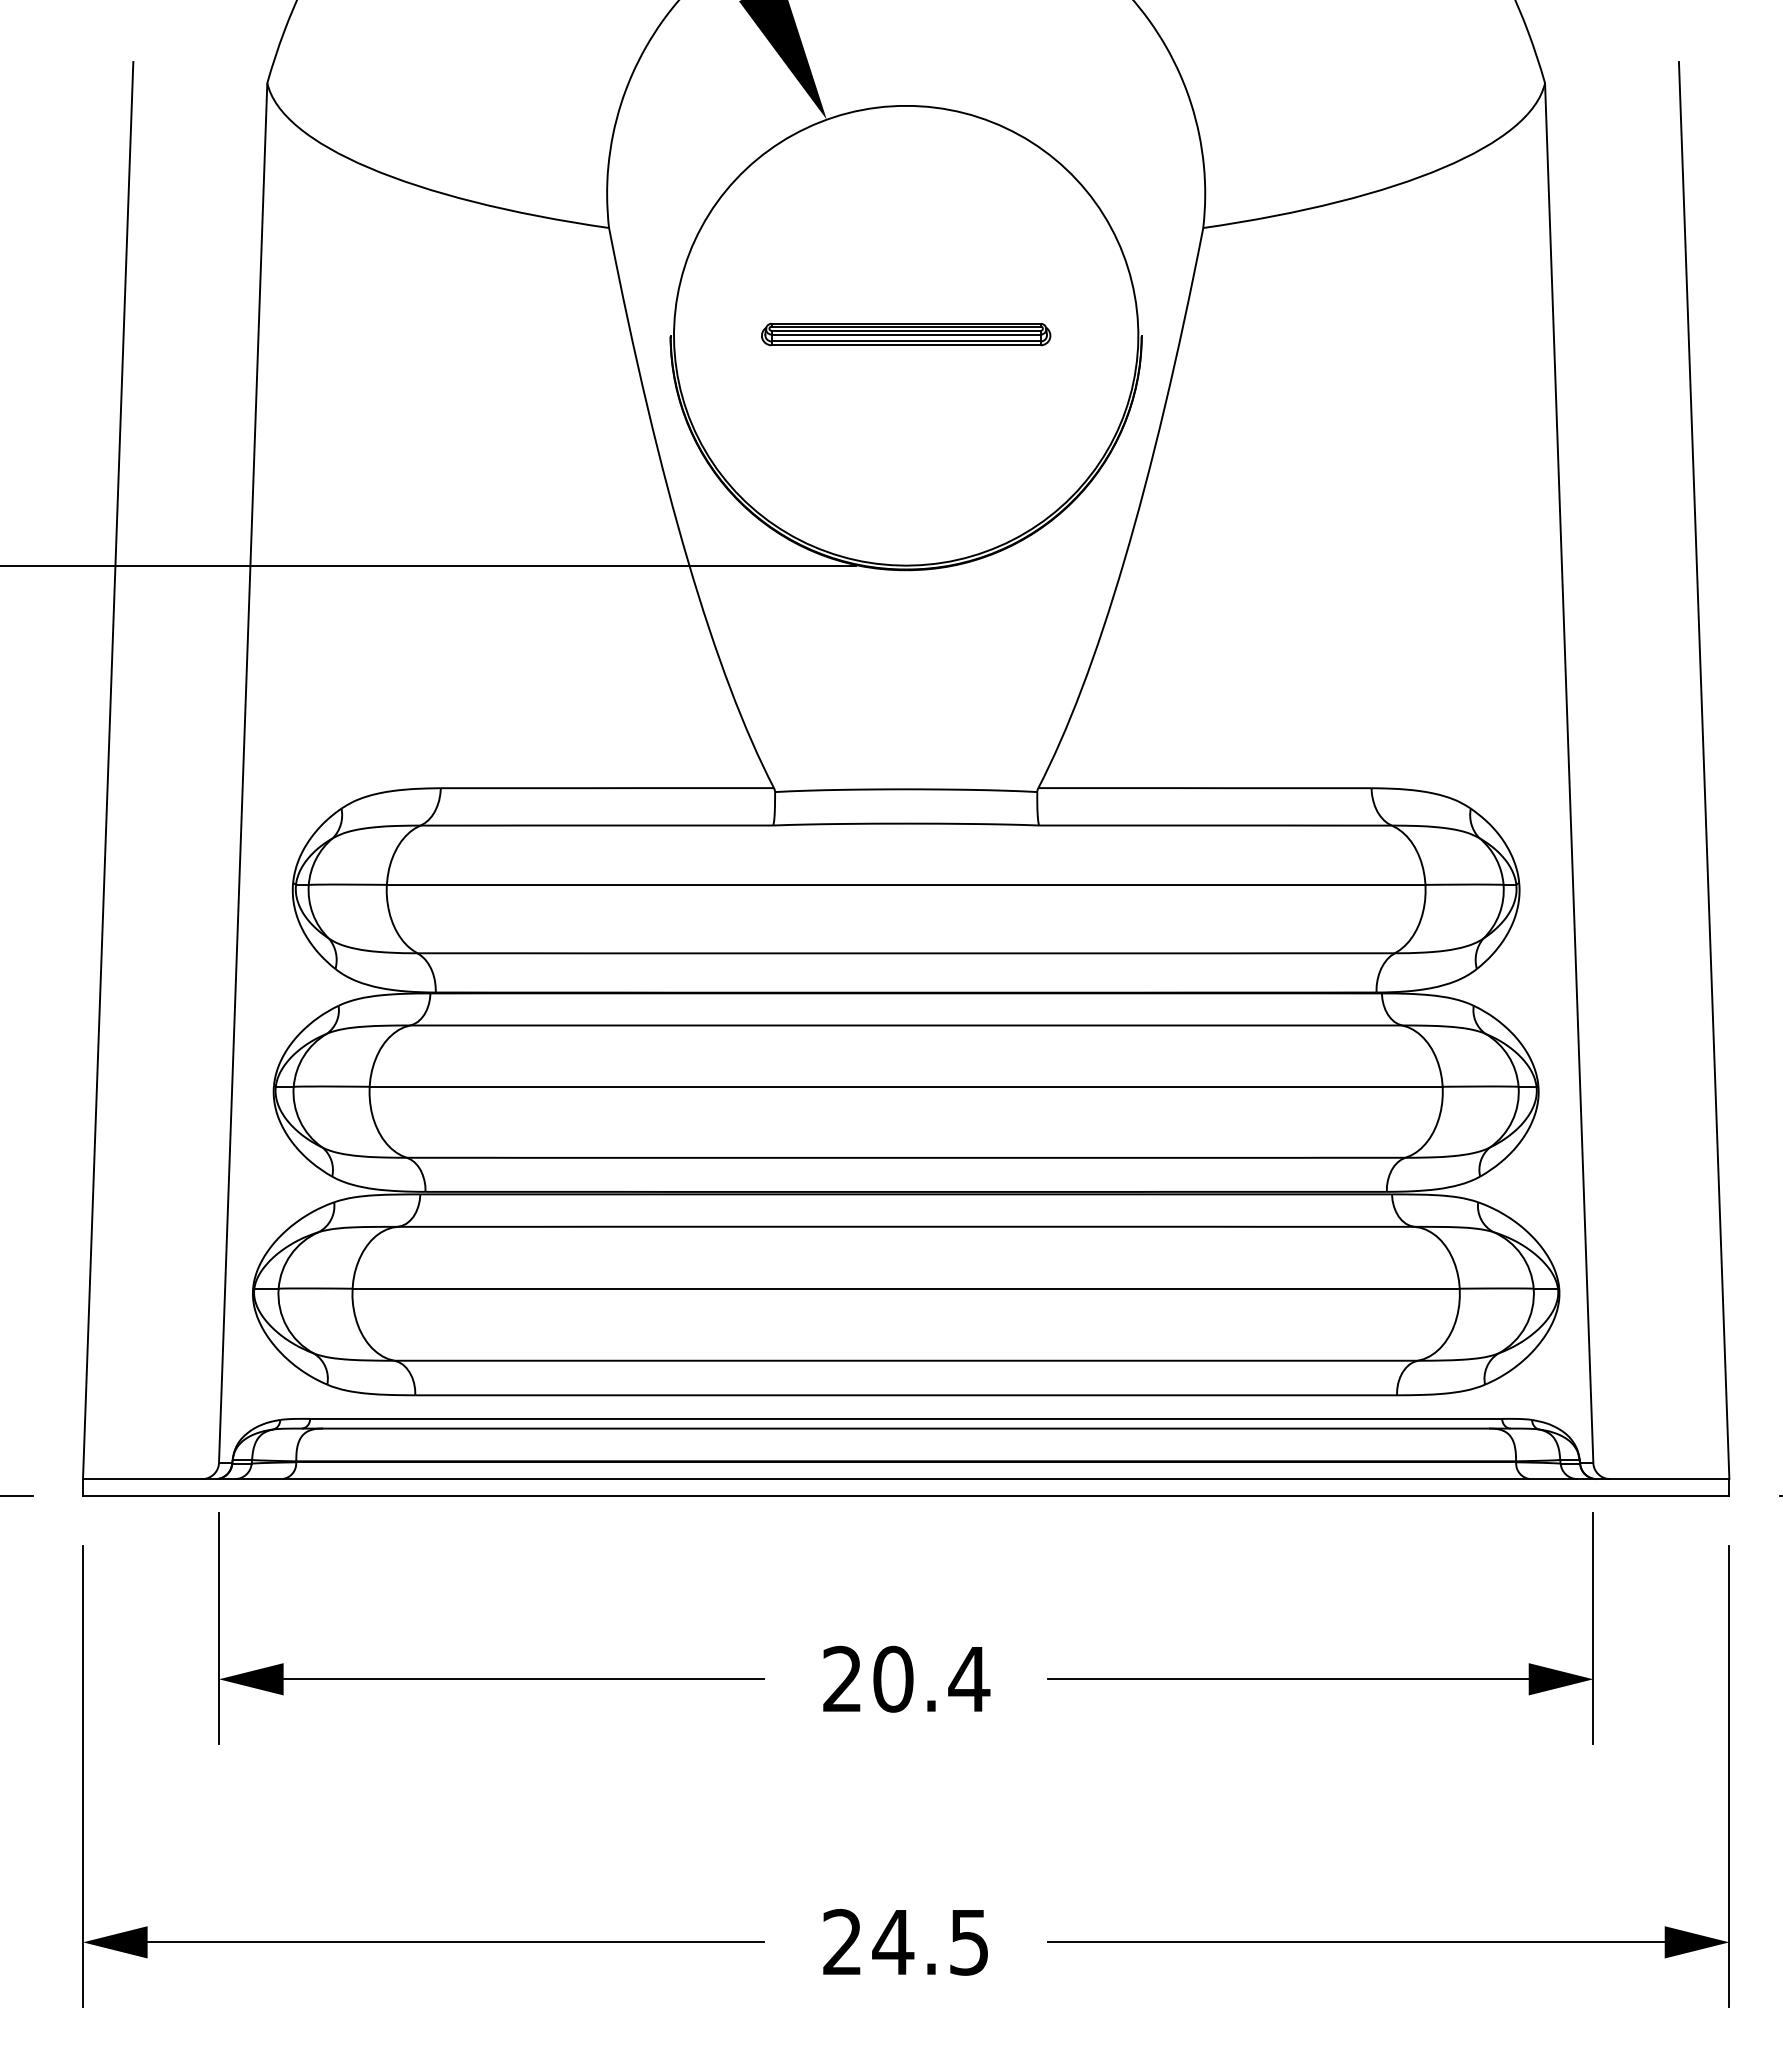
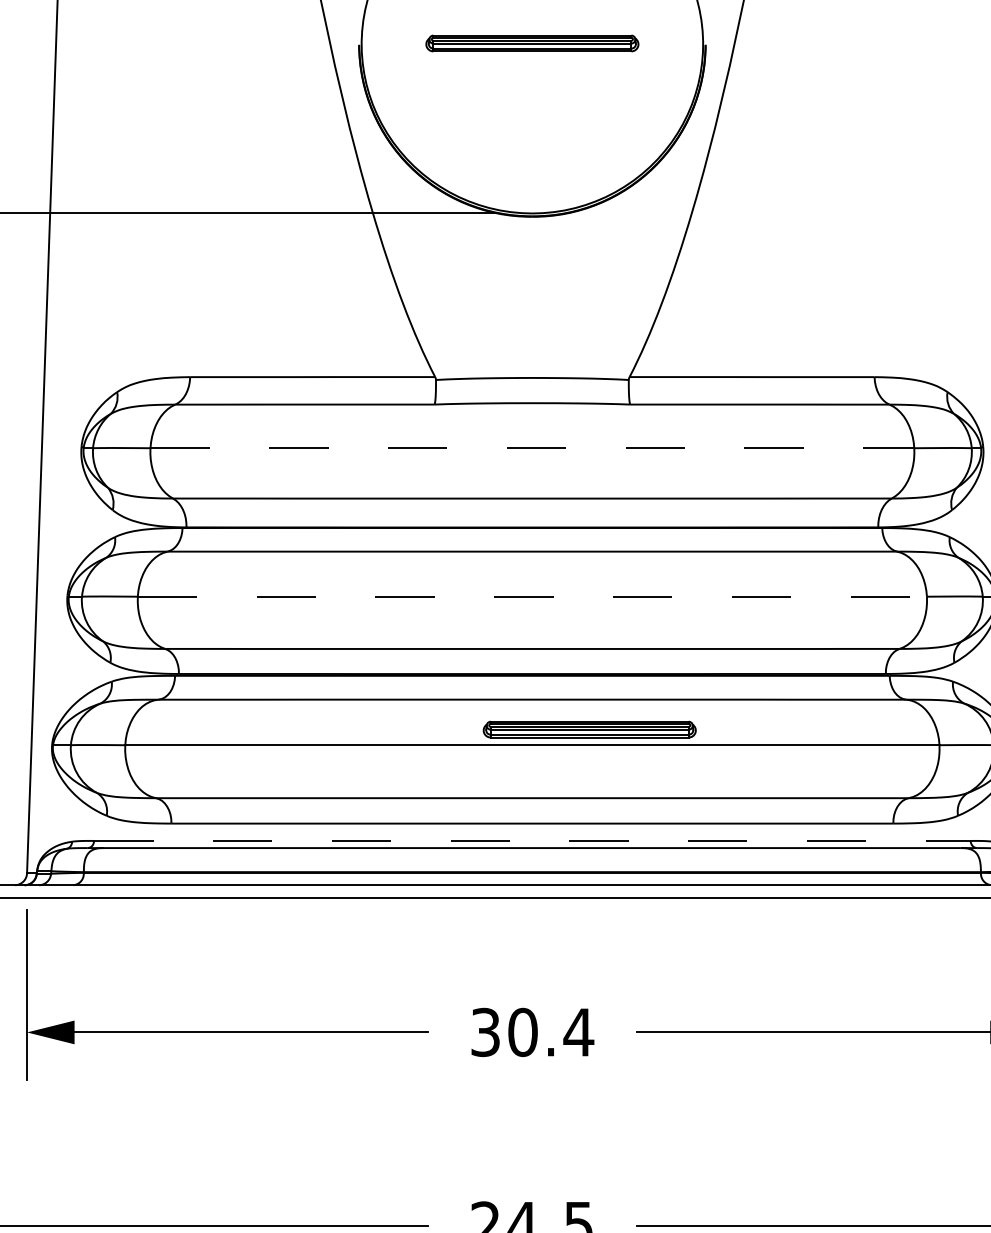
line: (906, 884) -> (532, 447), solid -> dashed
line: (906, 1086) -> (532, 596), solid -> dashed
part: (984, 1267) -> (589, 729), added
line: (906, 1418) -> (532, 840), solid -> dashed
text: (842, 1679) -> (485, 1032), 20.4 -> 30.4

